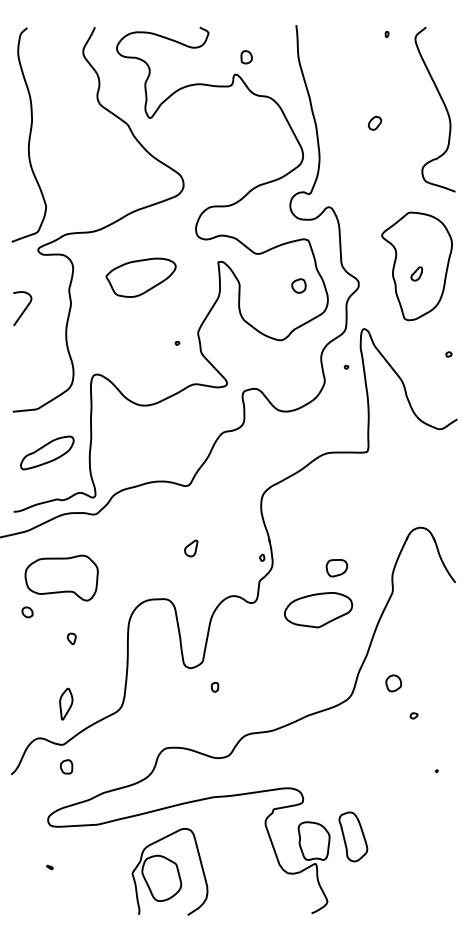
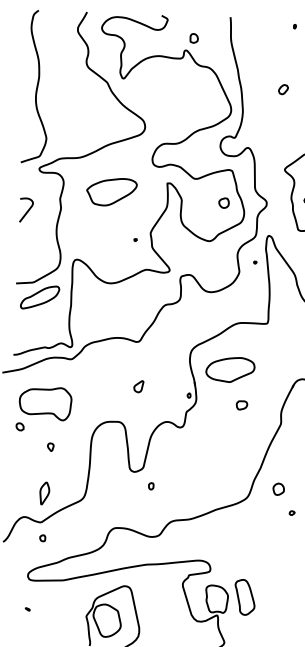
part: (47, 452) -> (40, 297), moved
part: (336, 568) -> (241, 405), size x0.71
part: (318, 610) -> (230, 370), moved
part: (65, 766) -> (42, 537), size x0.62

